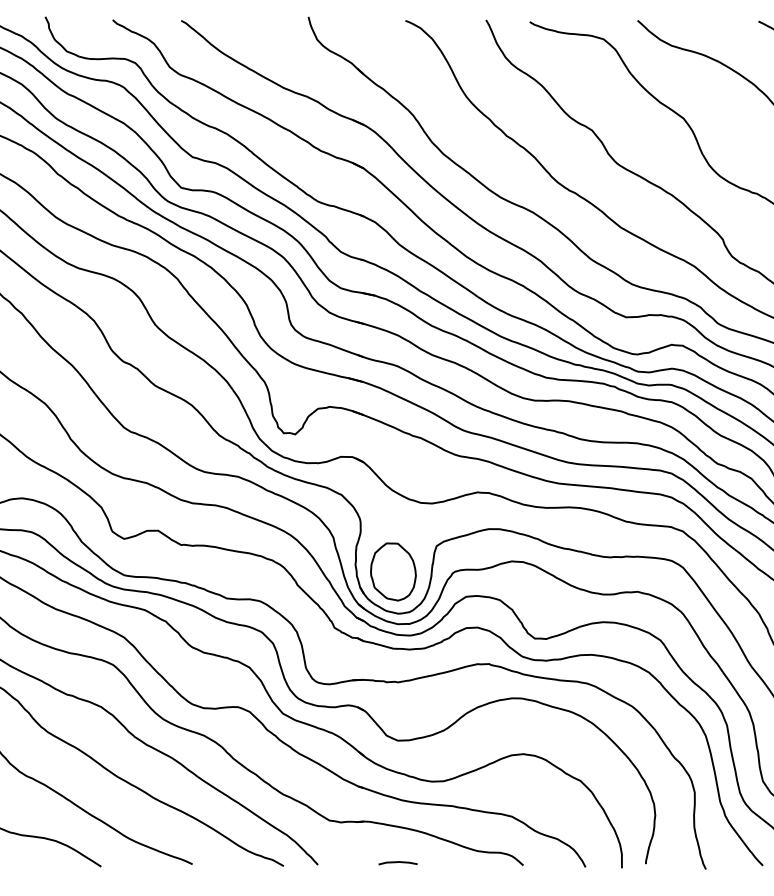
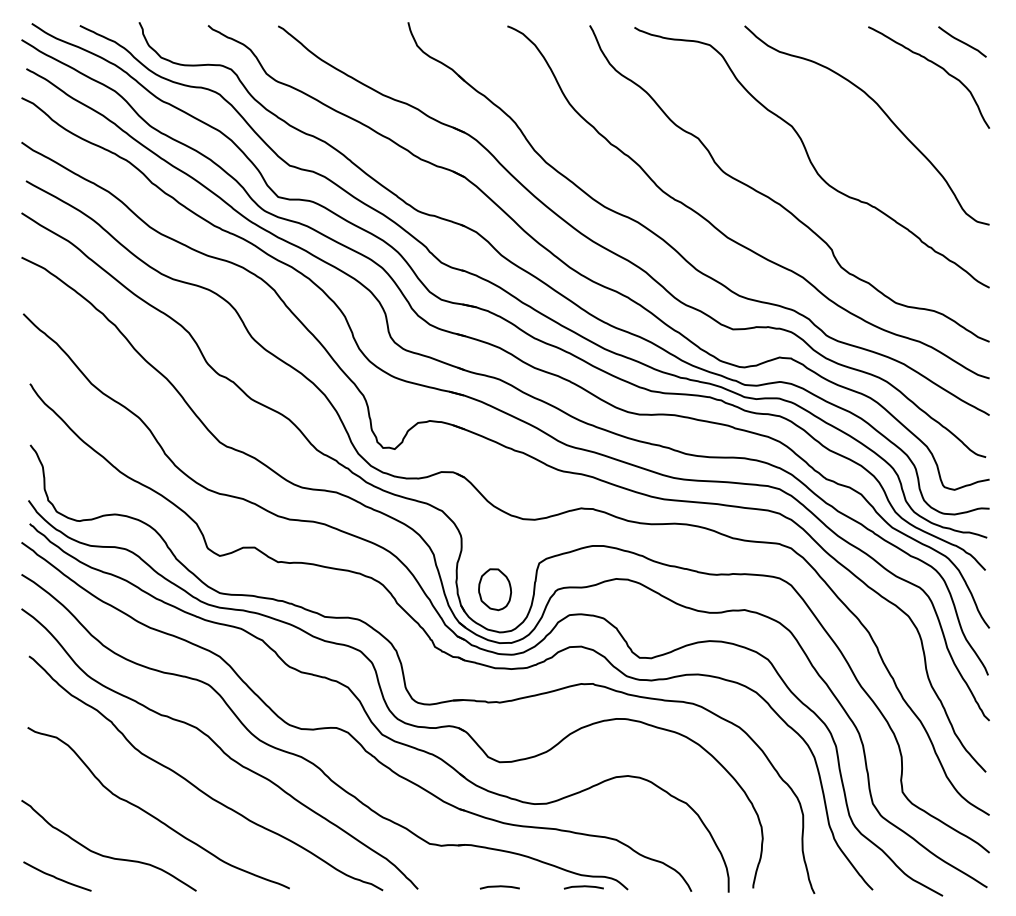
part: (392, 571) -> (494, 589), size x0.7
curve: (479, 863) -> (583, 887), added

